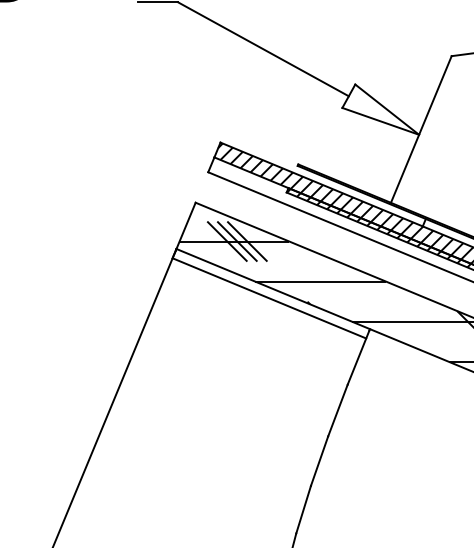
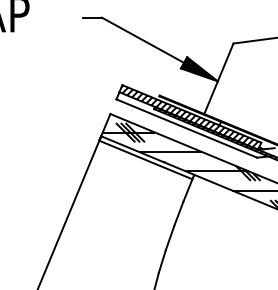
fill: (378, 110) -> (198, 69), added

